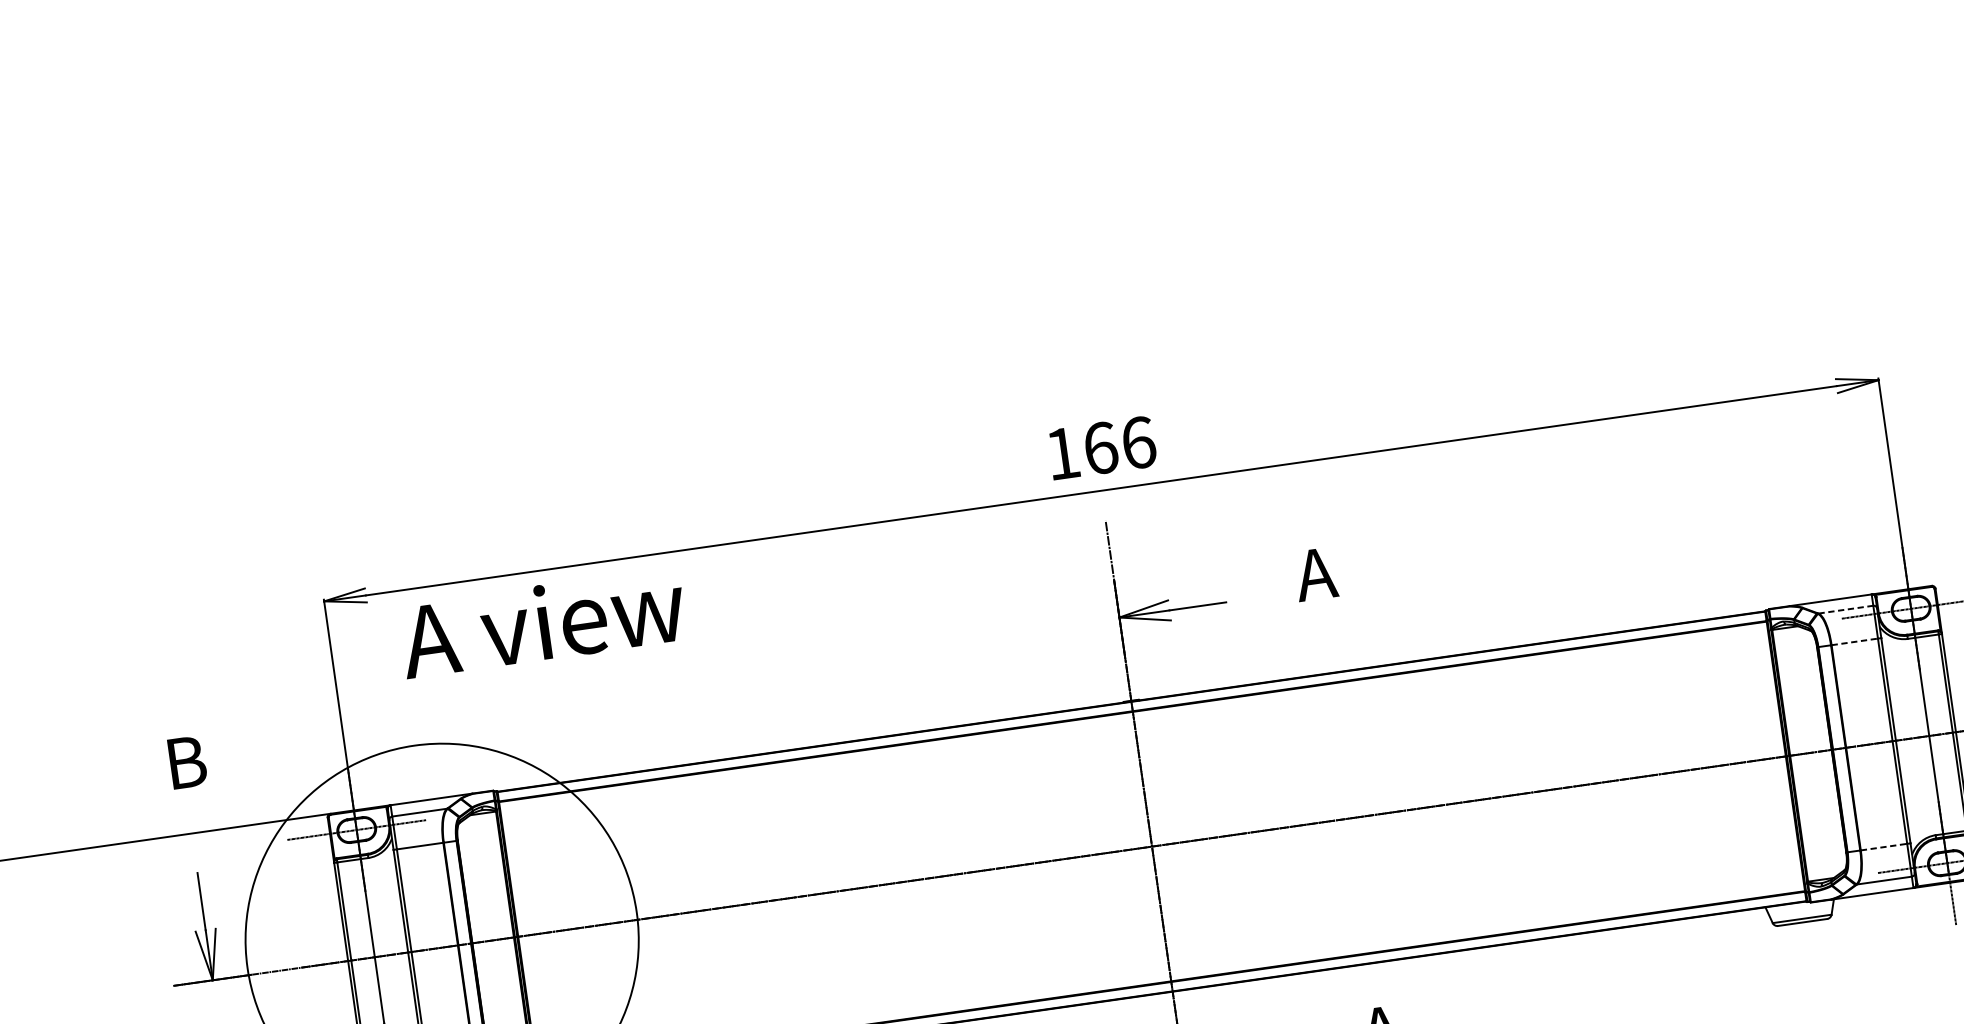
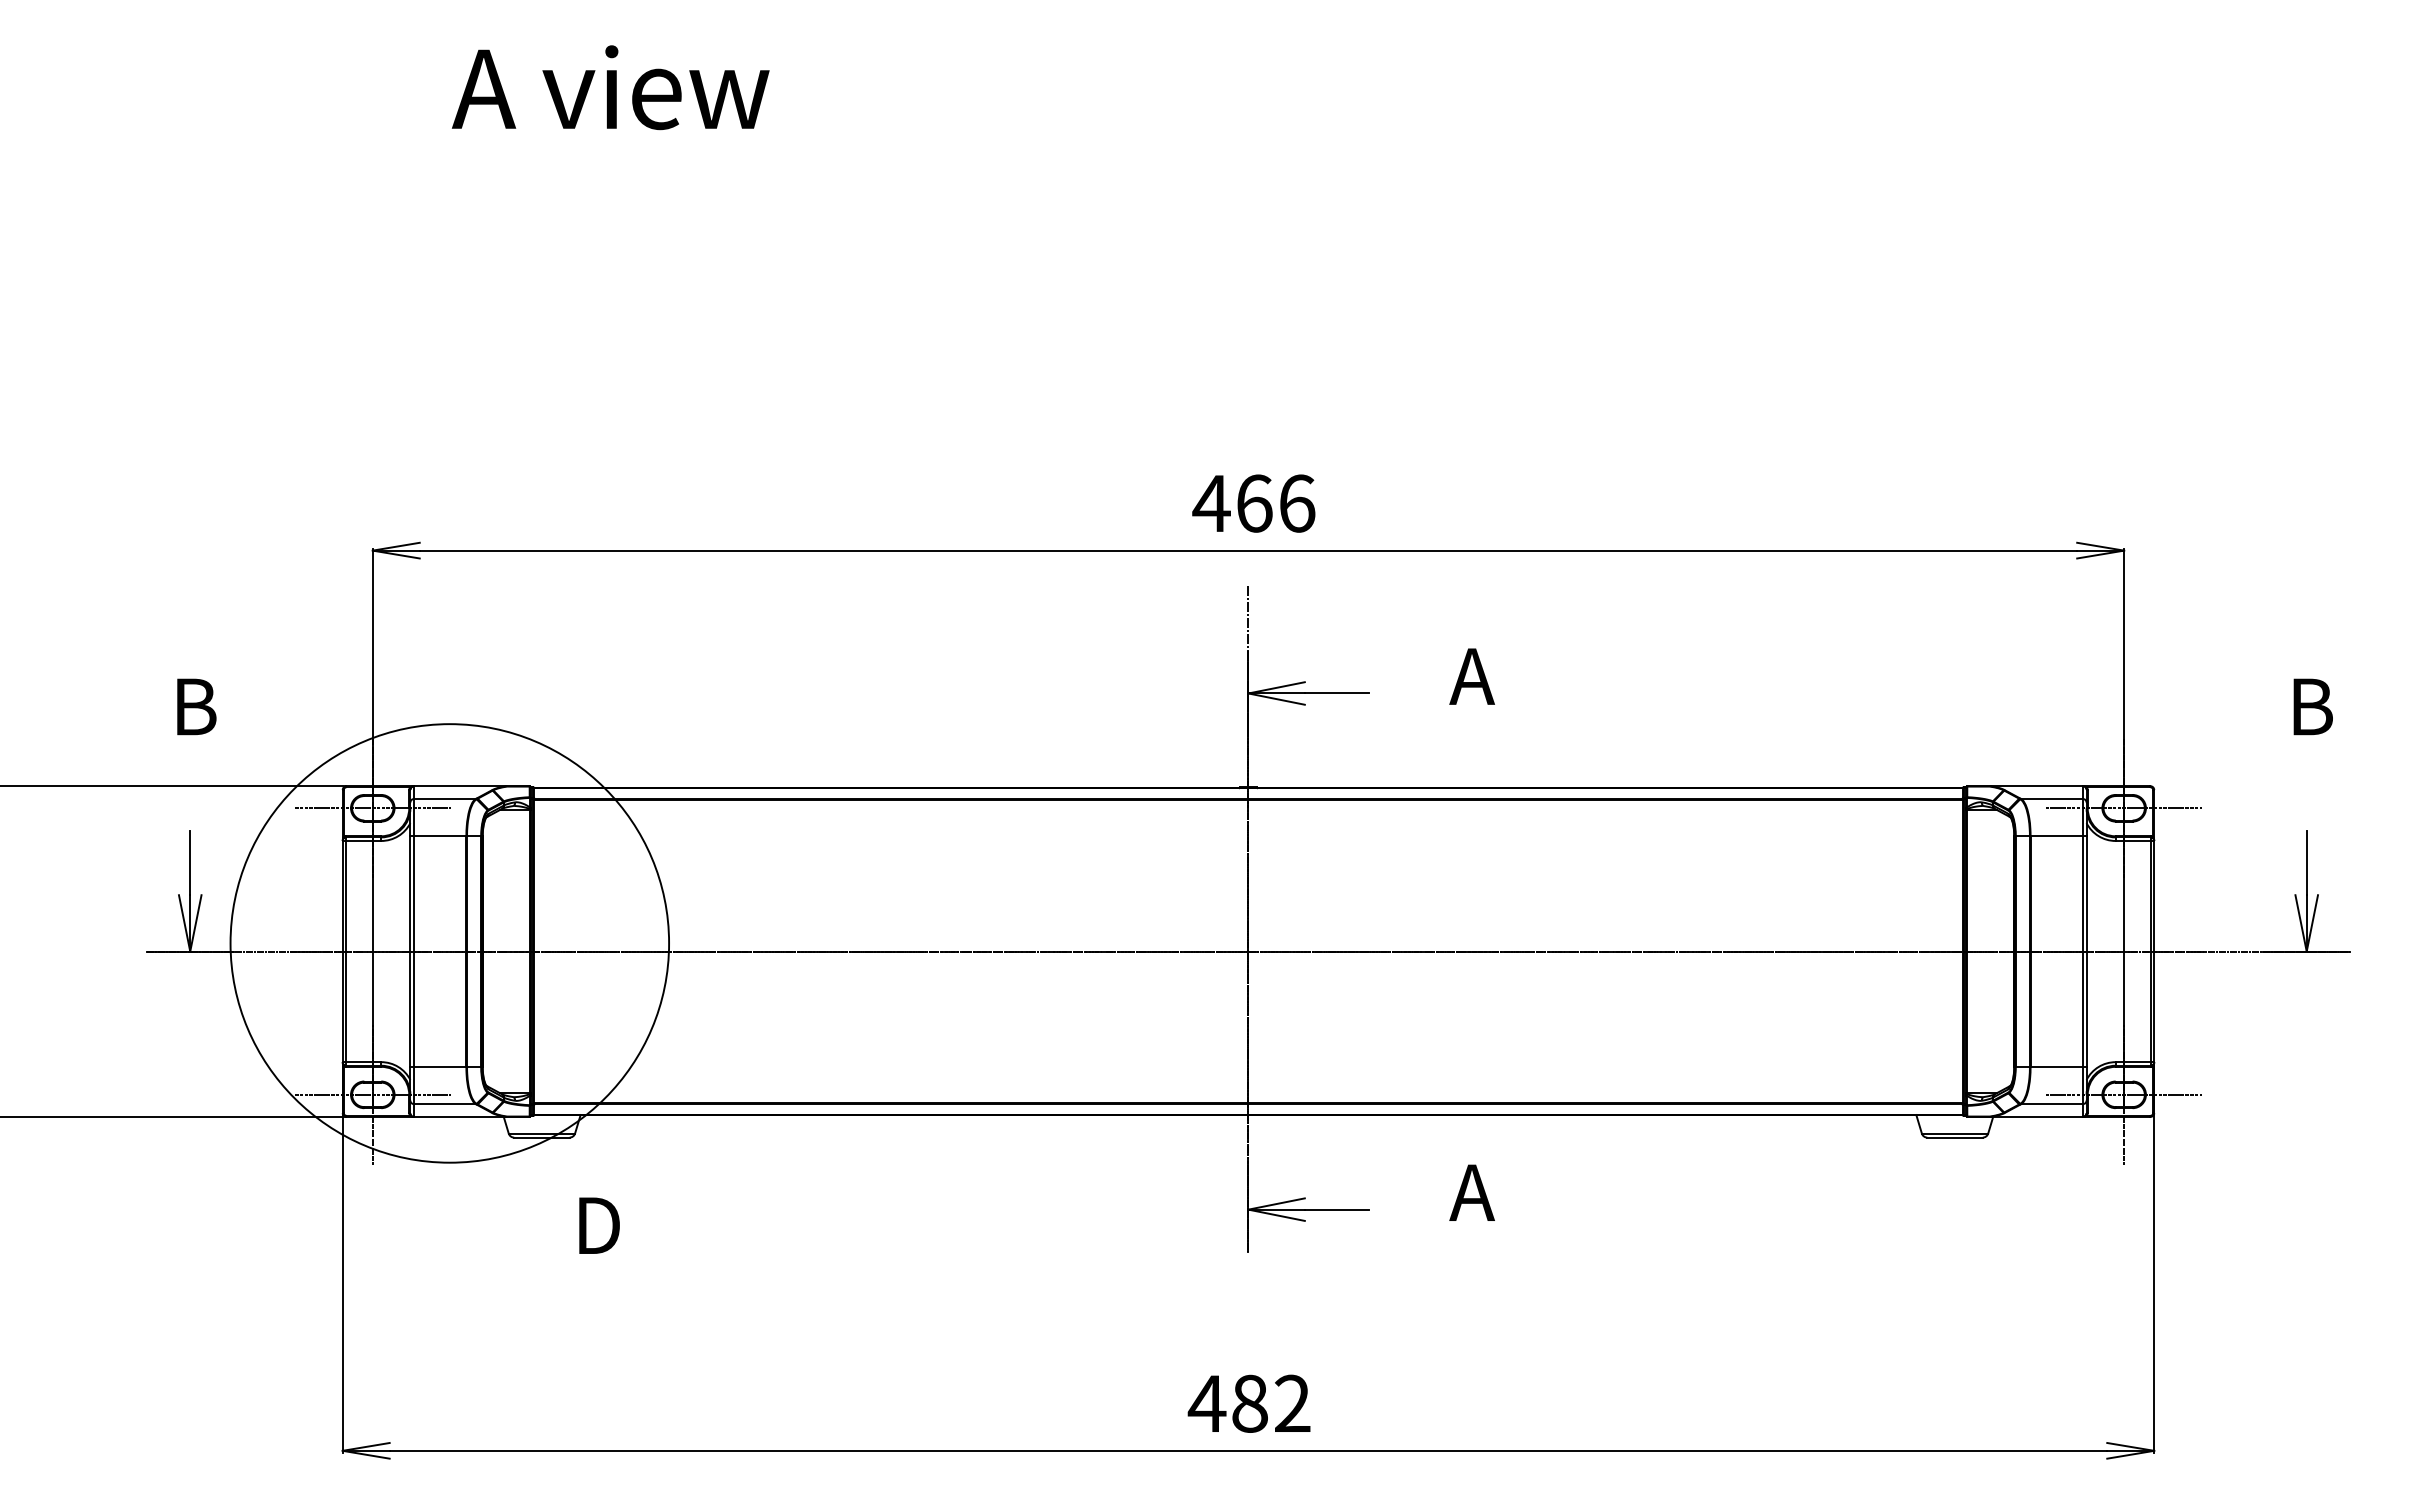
text: (1062, 453) -> (1211, 503), 166 -> 466
line: (1845, 609) -> (2051, 798), dashed -> solid
text: (542, 622) -> (610, 87), moved
line: (1855, 641) -> (2057, 835), dashed -> solid
line: (1884, 847) -> (2057, 1067), dashed -> solid

